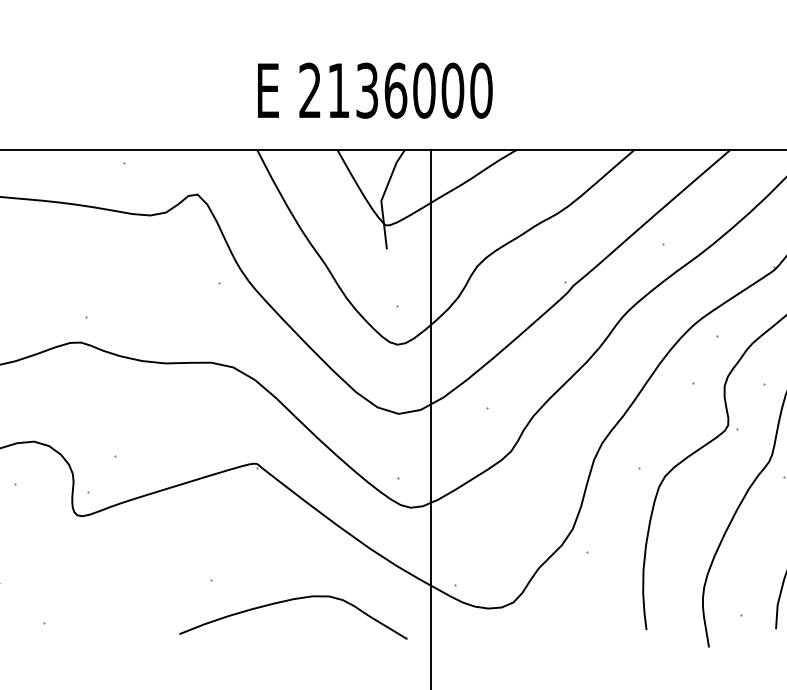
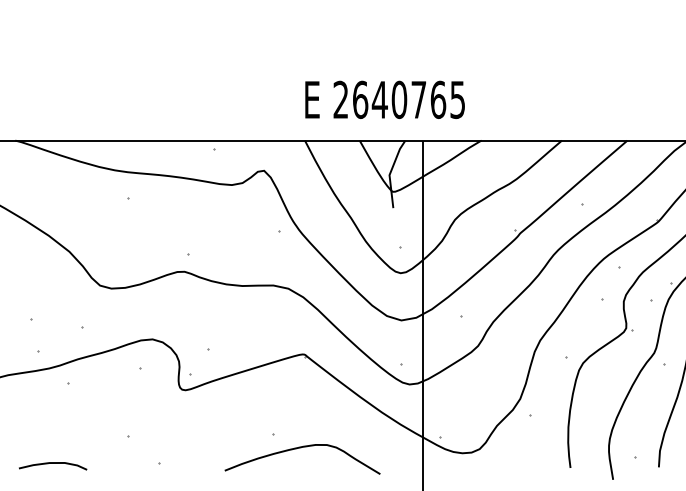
text: (410, 90) -> (409, 99), 2136000 -> 2640765
curve: (291, 601) -> (301, 448), moved

